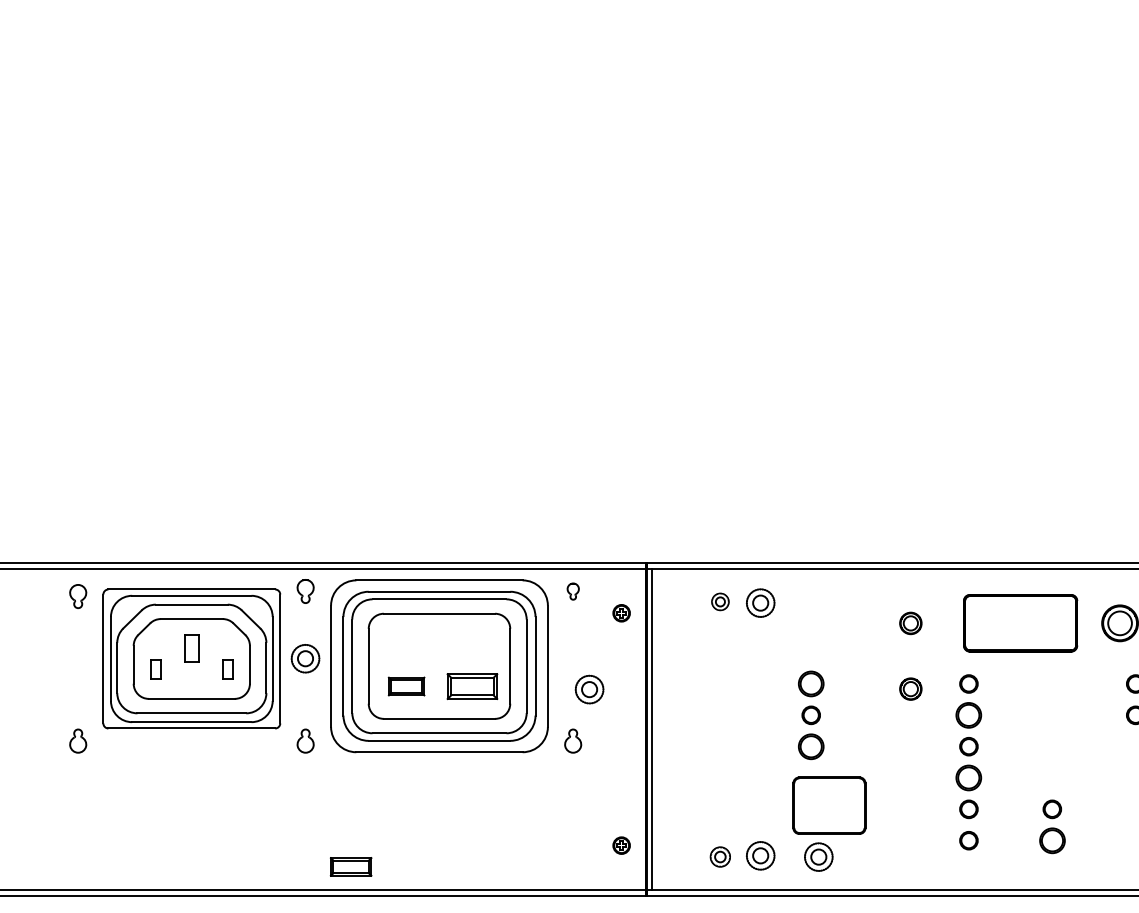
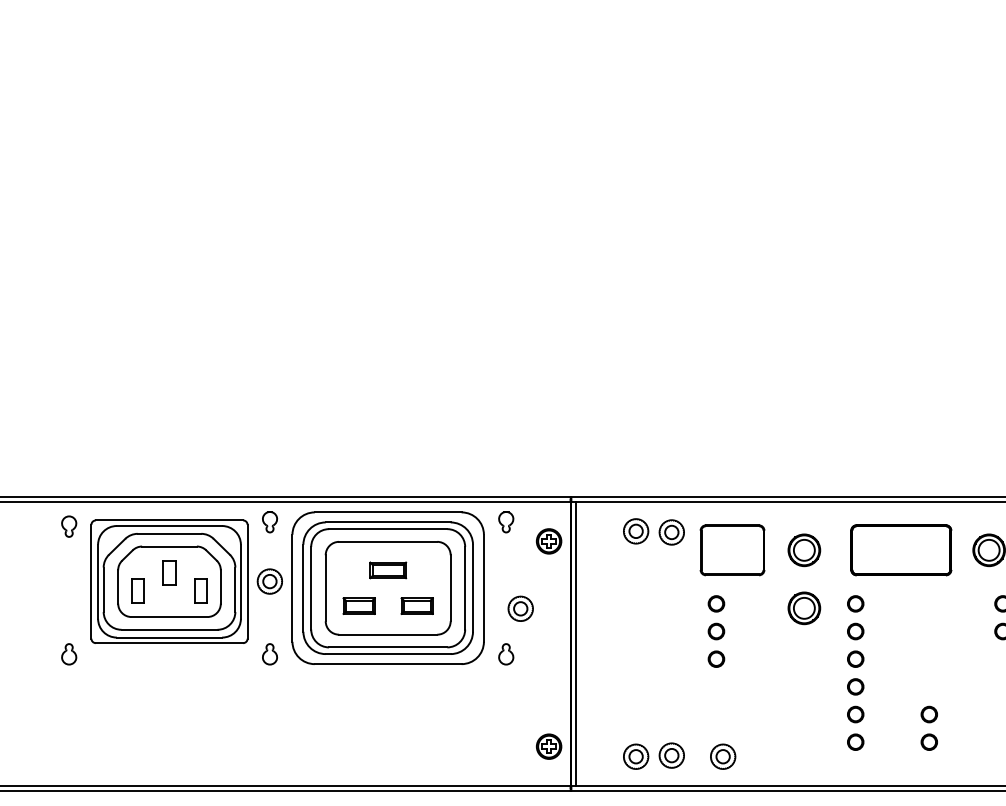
part: (573, 591) -> (506, 522), size x1.43
part: (720, 602) -> (636, 531), size x1.67
part: (621, 613) -> (548, 541), size x1.67
part: (910, 623) -> (804, 550), size x1.67
part: (155, 668) -> (137, 590), size x1.43
part: (226, 668) -> (200, 590), size x1.43
part: (811, 683) -> (716, 603), size x0.71
part: (471, 685) -> (416, 605), size x0.71
part: (910, 689) -> (804, 608), size x1.67
part: (968, 715) -> (855, 631), size x0.71
part: (811, 745) -> (716, 658), size x0.71
circle: (968, 777) -> (855, 686), size x0.71
part: (829, 805) -> (732, 550), moved
circle: (1051, 839) -> (928, 741), size x0.71
part: (621, 845) -> (548, 746), size x1.67
part: (720, 856) -> (636, 756), size x1.43
part: (351, 867) -> (388, 570), moved

